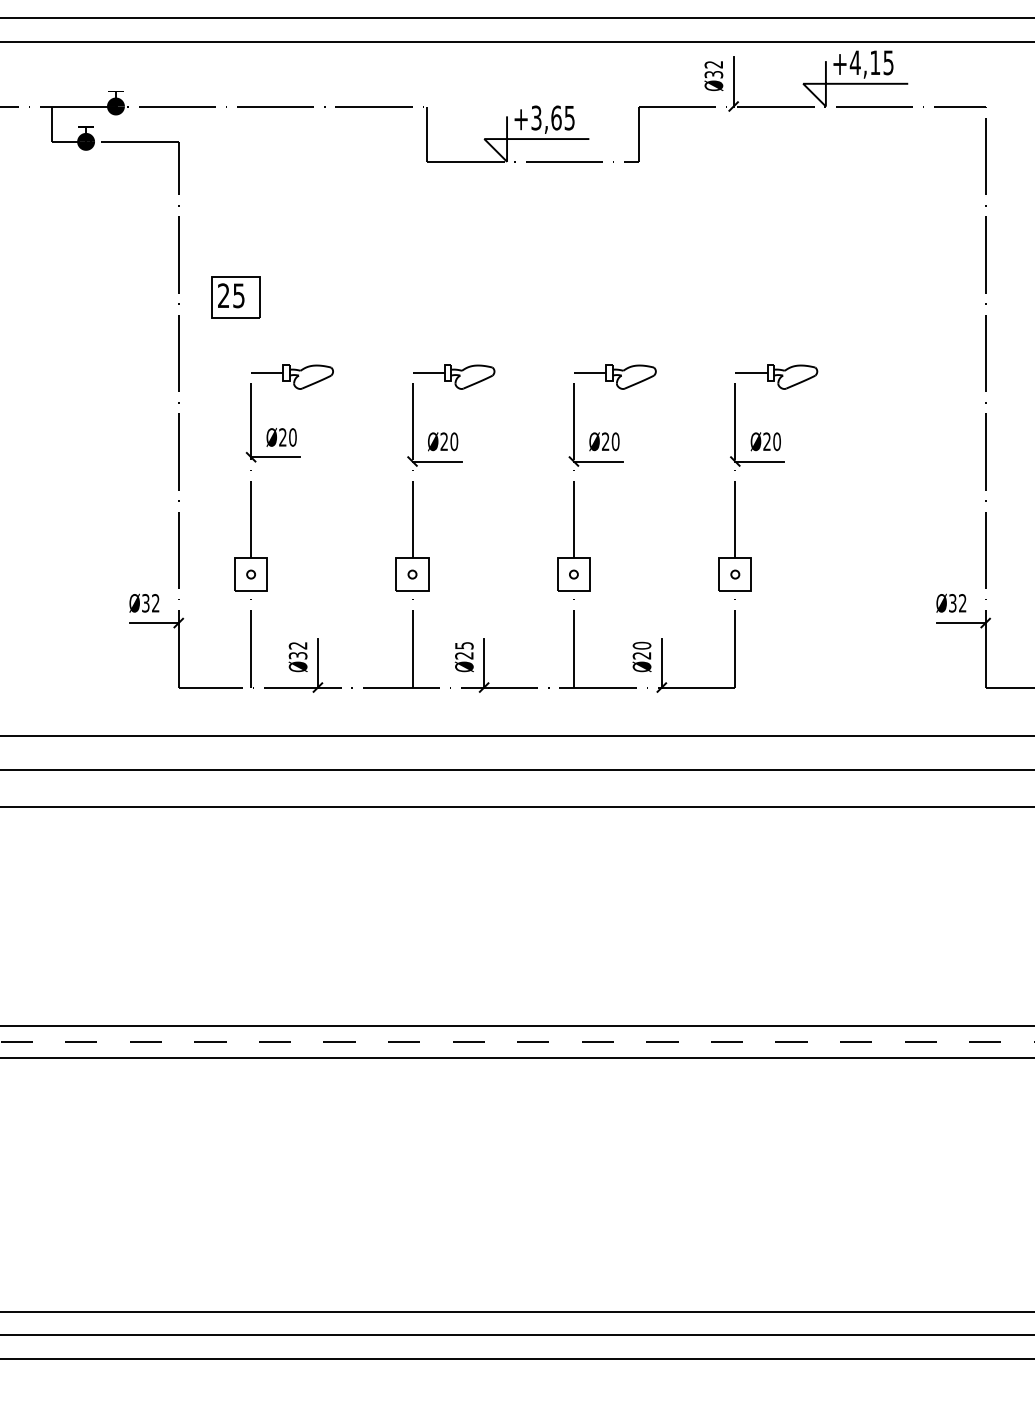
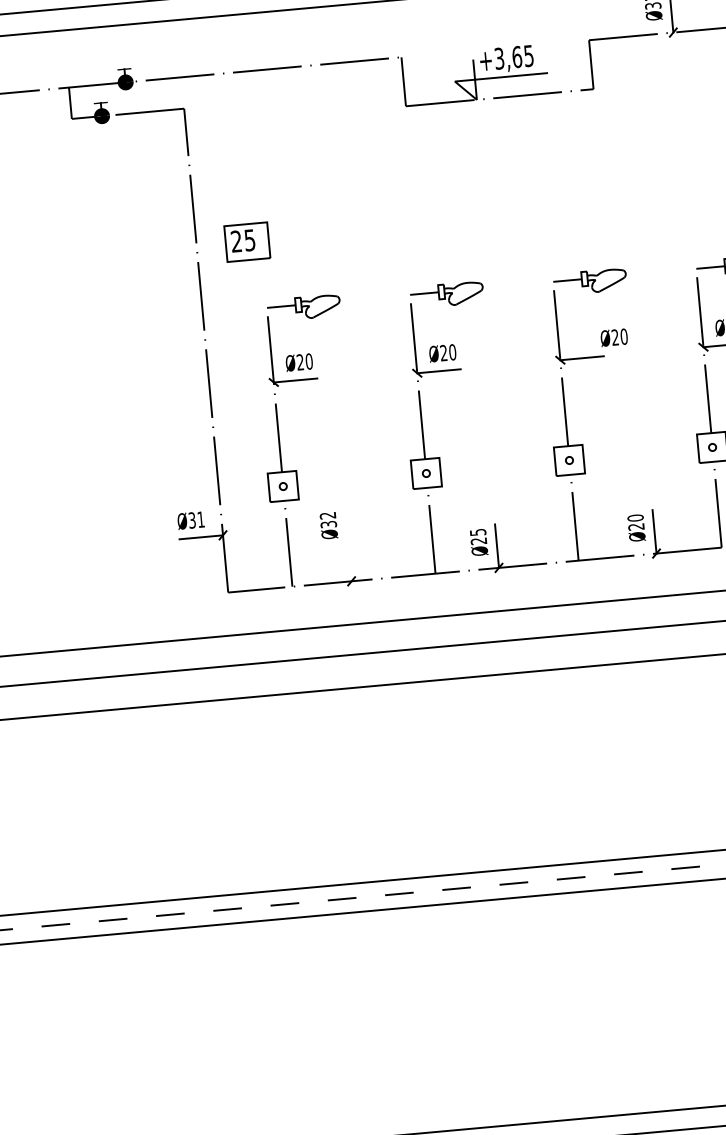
text: (604, 441) -> (614, 337), moved
text: (155, 603) -> (200, 519), Ø32 -> Ø31
text: (297, 657) -> (328, 526), moved
line: (317, 662) -> (349, 559), removed

